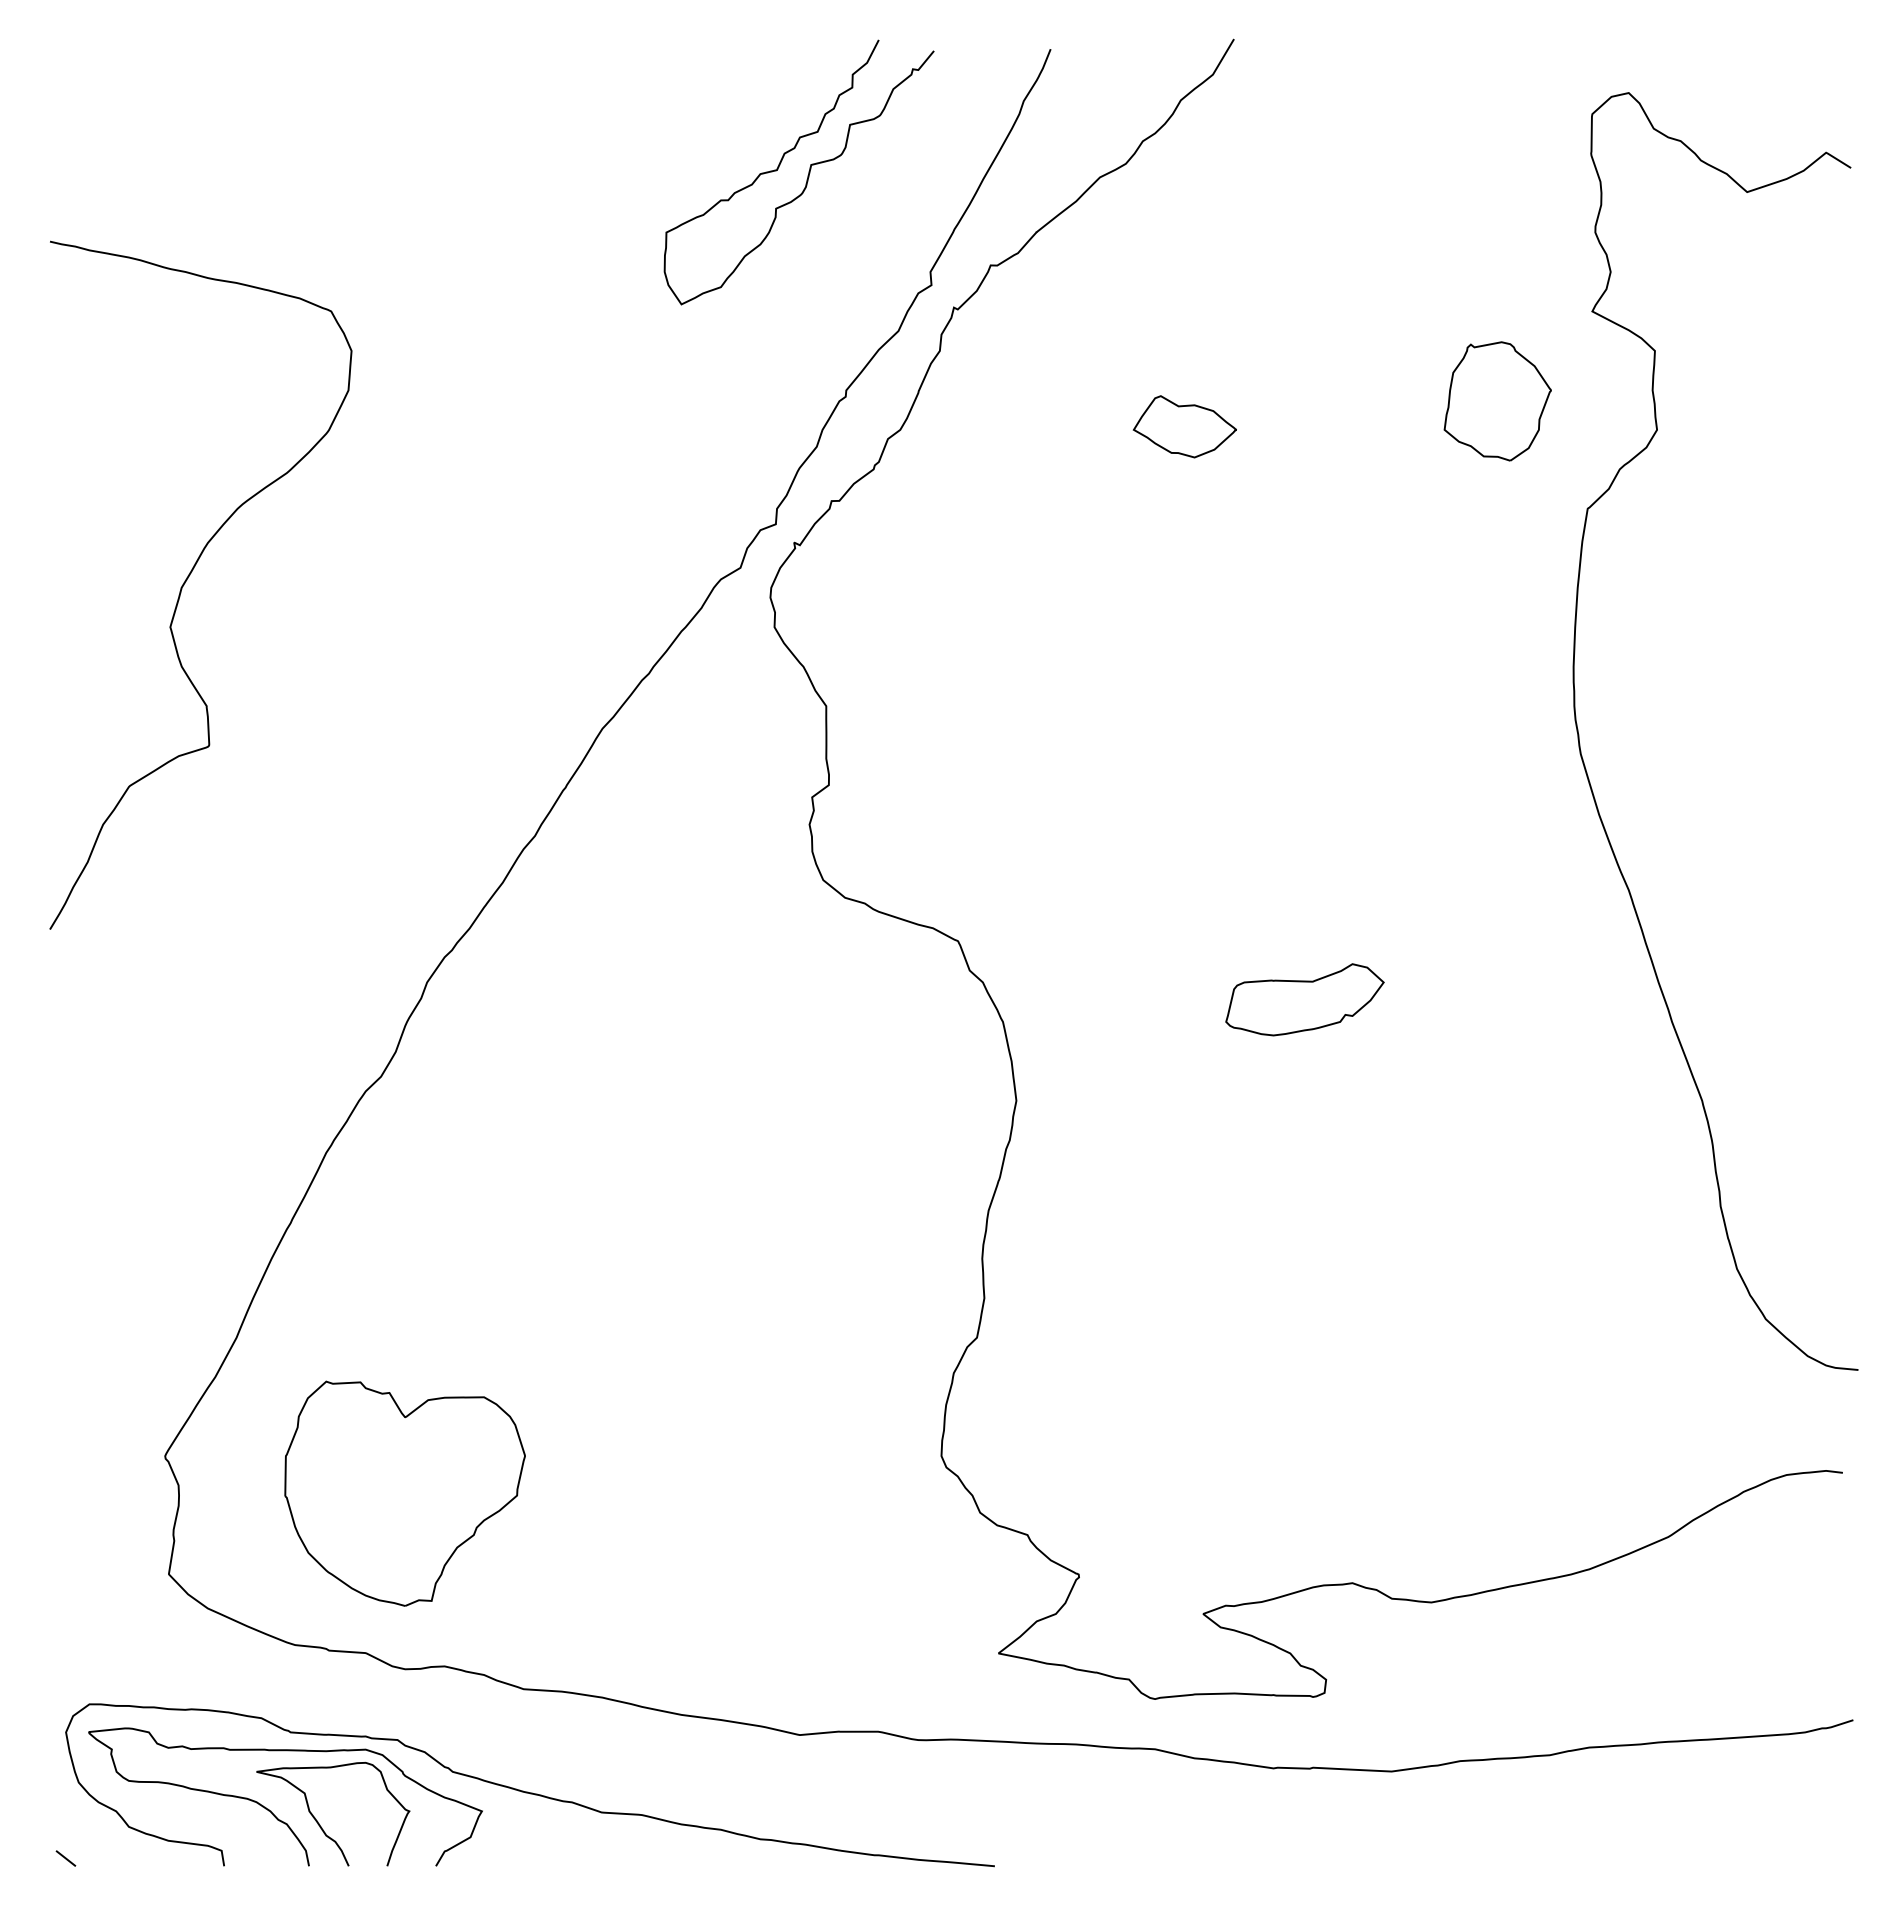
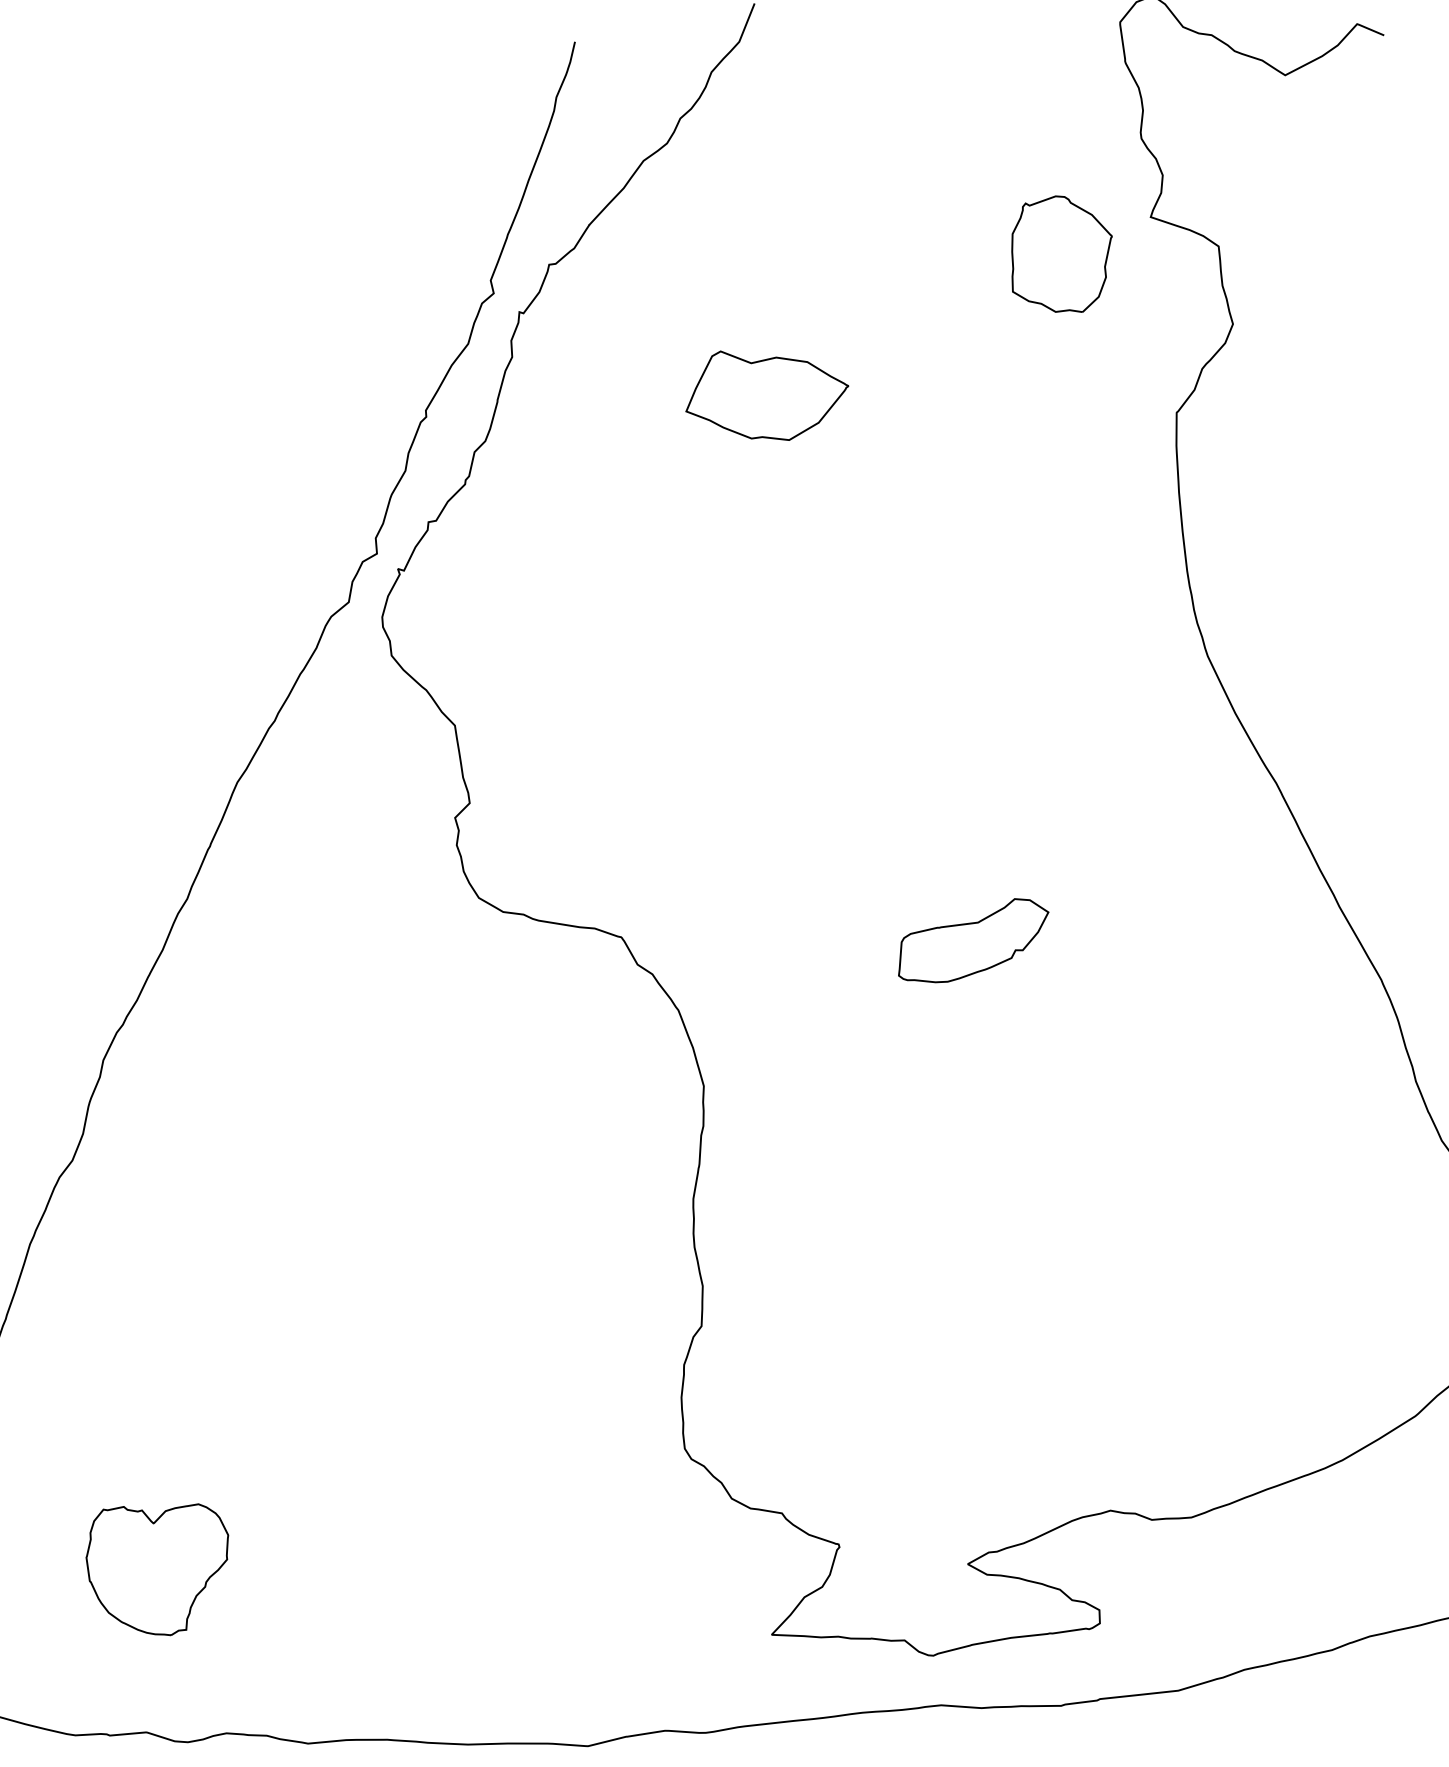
curve: (807, 175) -> (354, 204), removed
part: (1497, 401) -> (1060, 255), moved
part: (1184, 426) -> (765, 393), size x1.6
part: (404, 1493) -> (160, 1568), size x0.6

